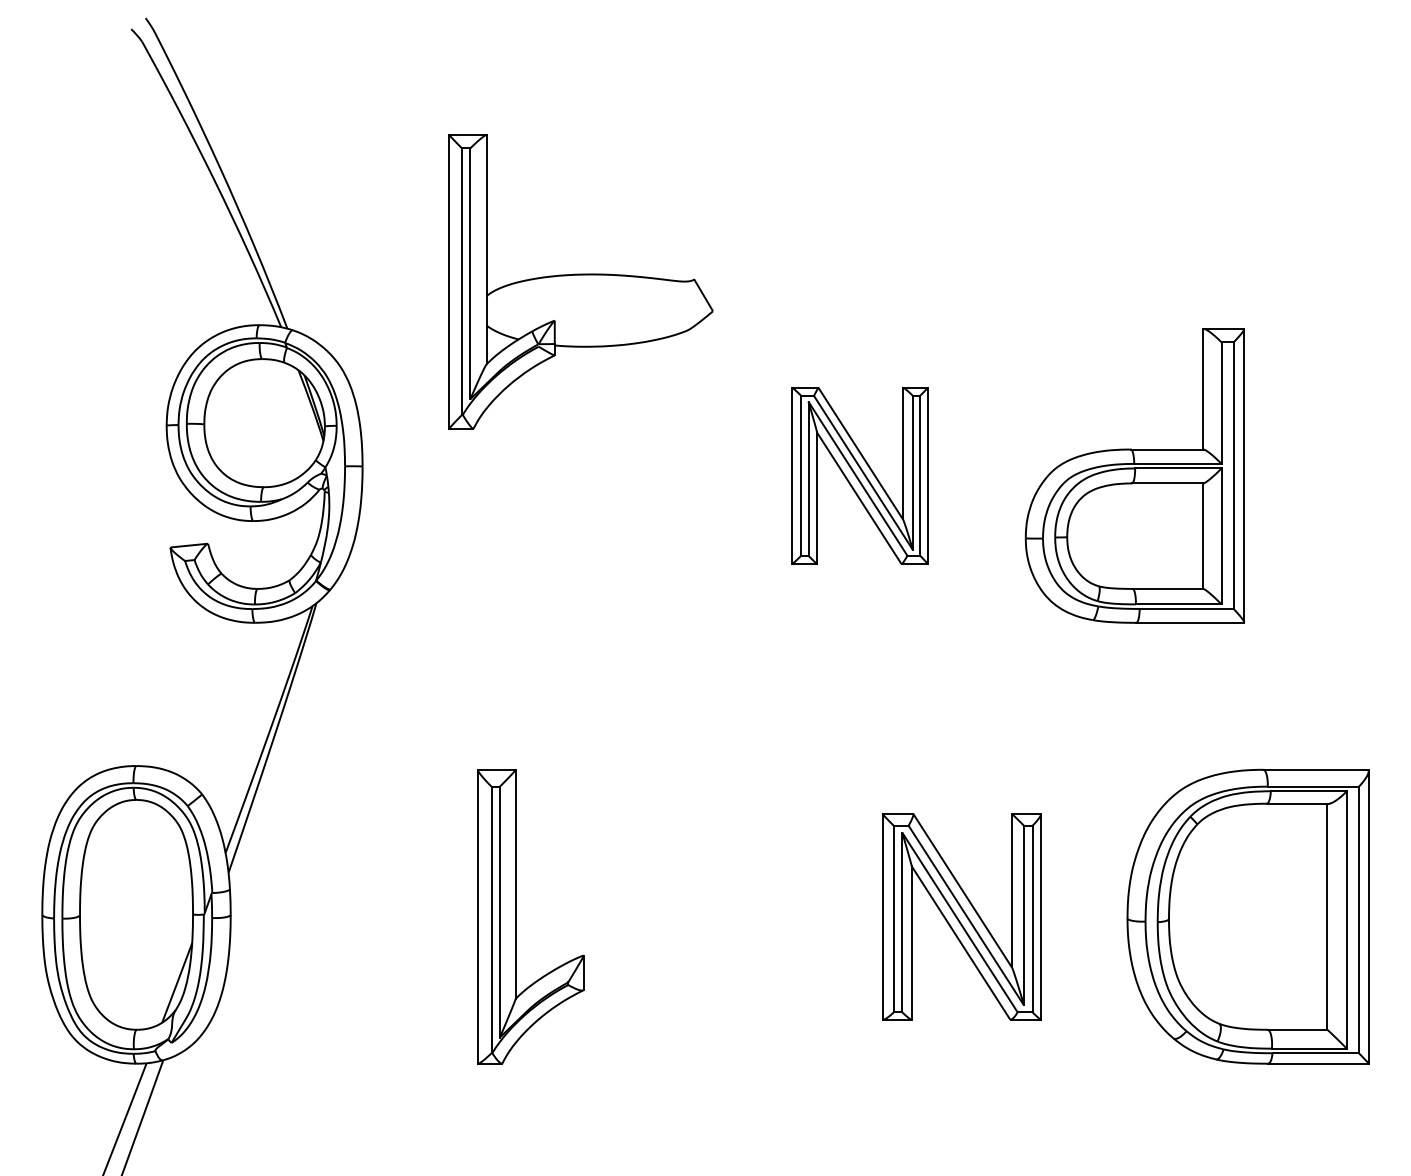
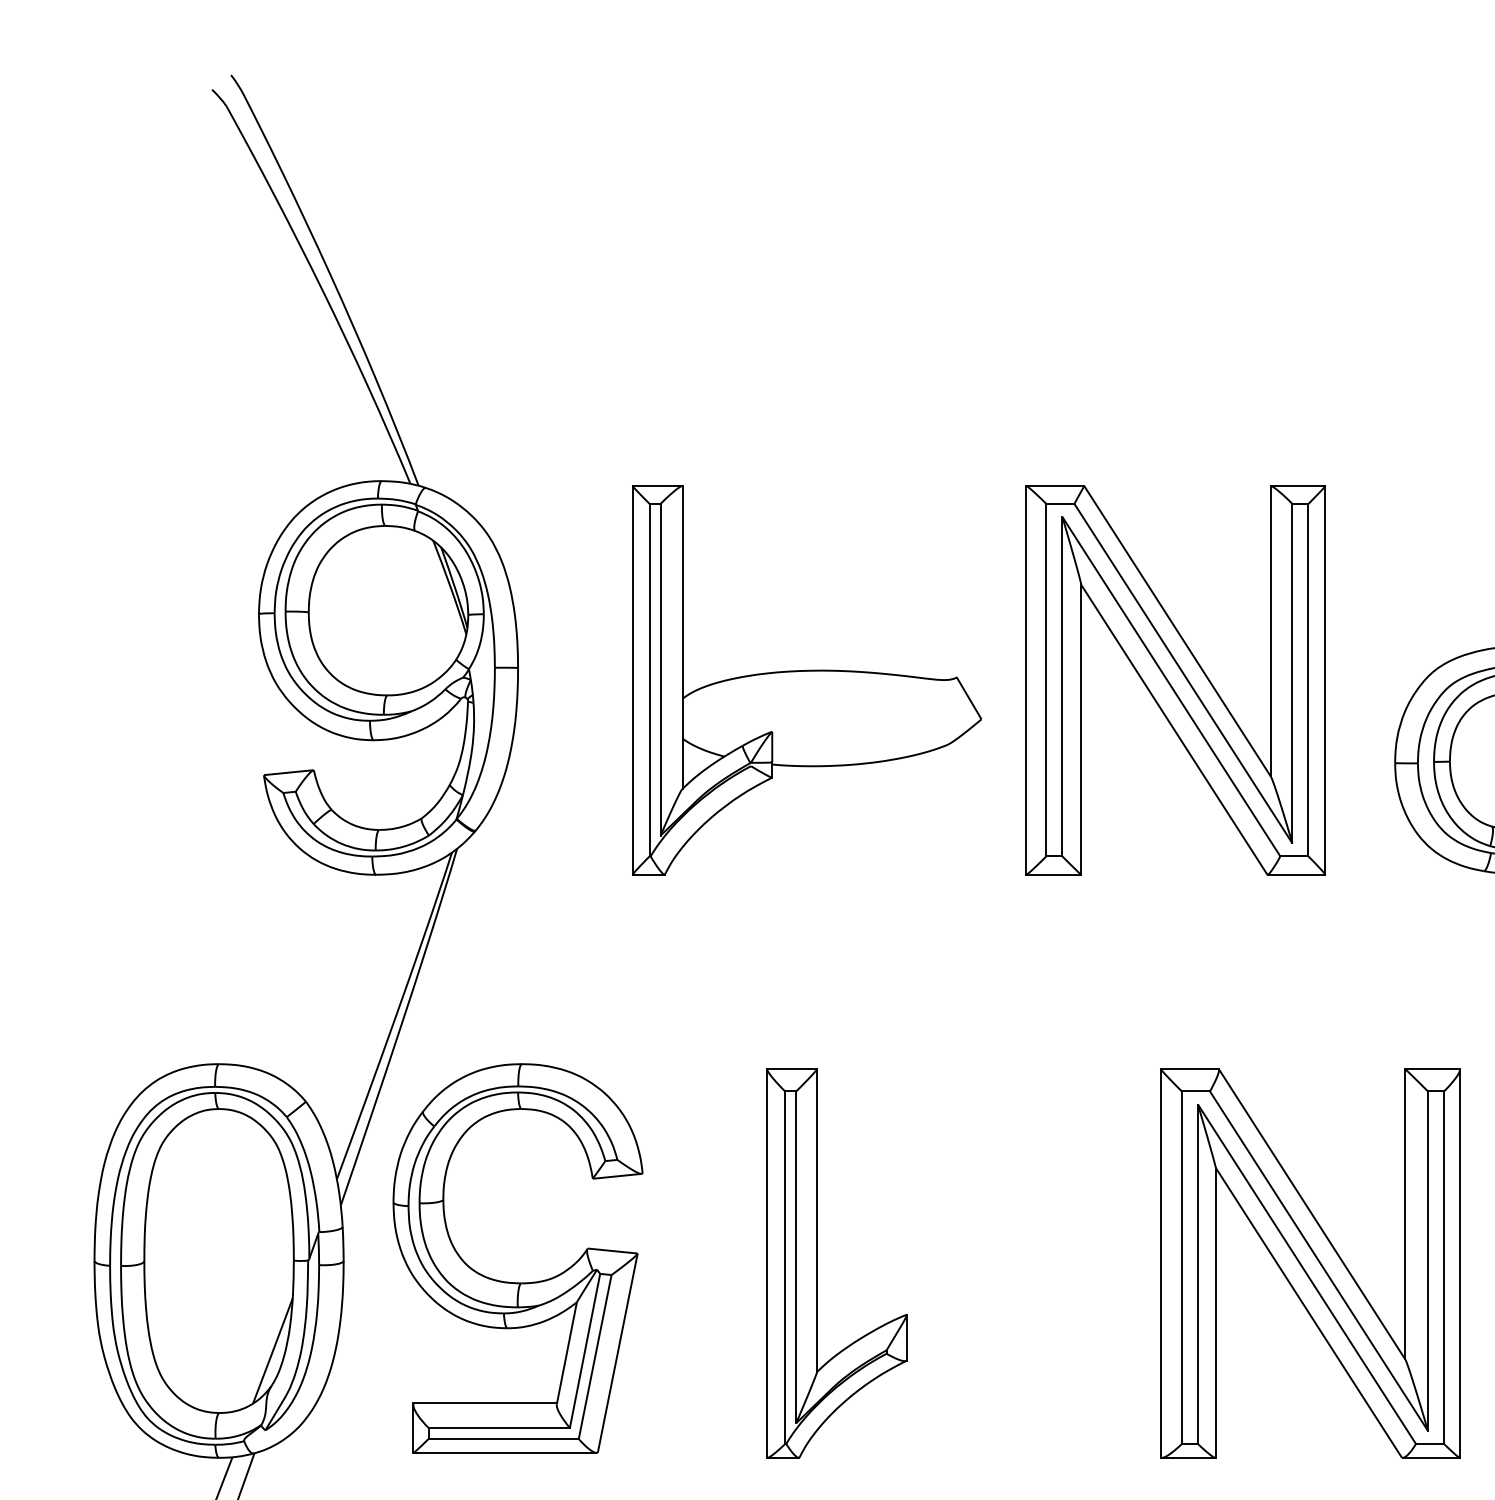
part: (580, 281) -> (806, 679), moved
part: (859, 475) -> (1175, 679), size x1.67
part: (516, 916) -> (818, 1263), moved
part: (961, 916) -> (1310, 1263), size x1.43
part: (362, 930) -> (517, 1281), added

